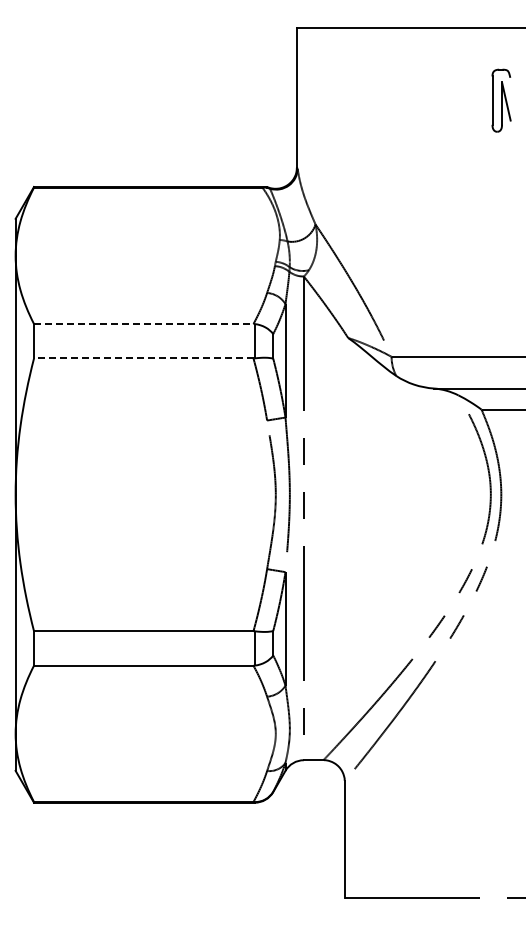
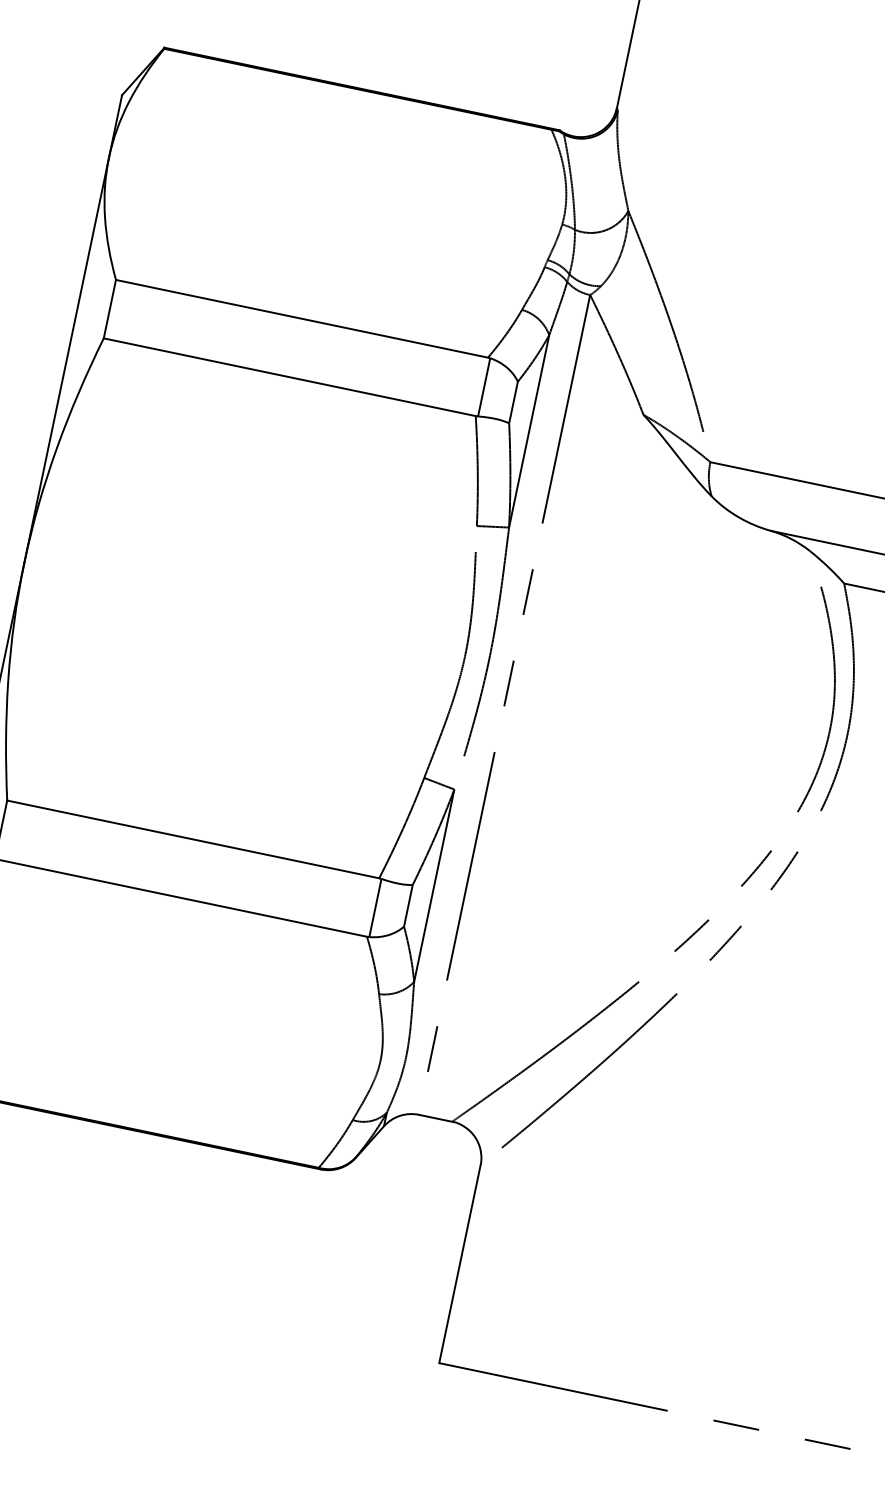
line: (143, 324) -> (301, 319), dashed -> solid
line: (143, 358) -> (289, 377), dashed -> solid

